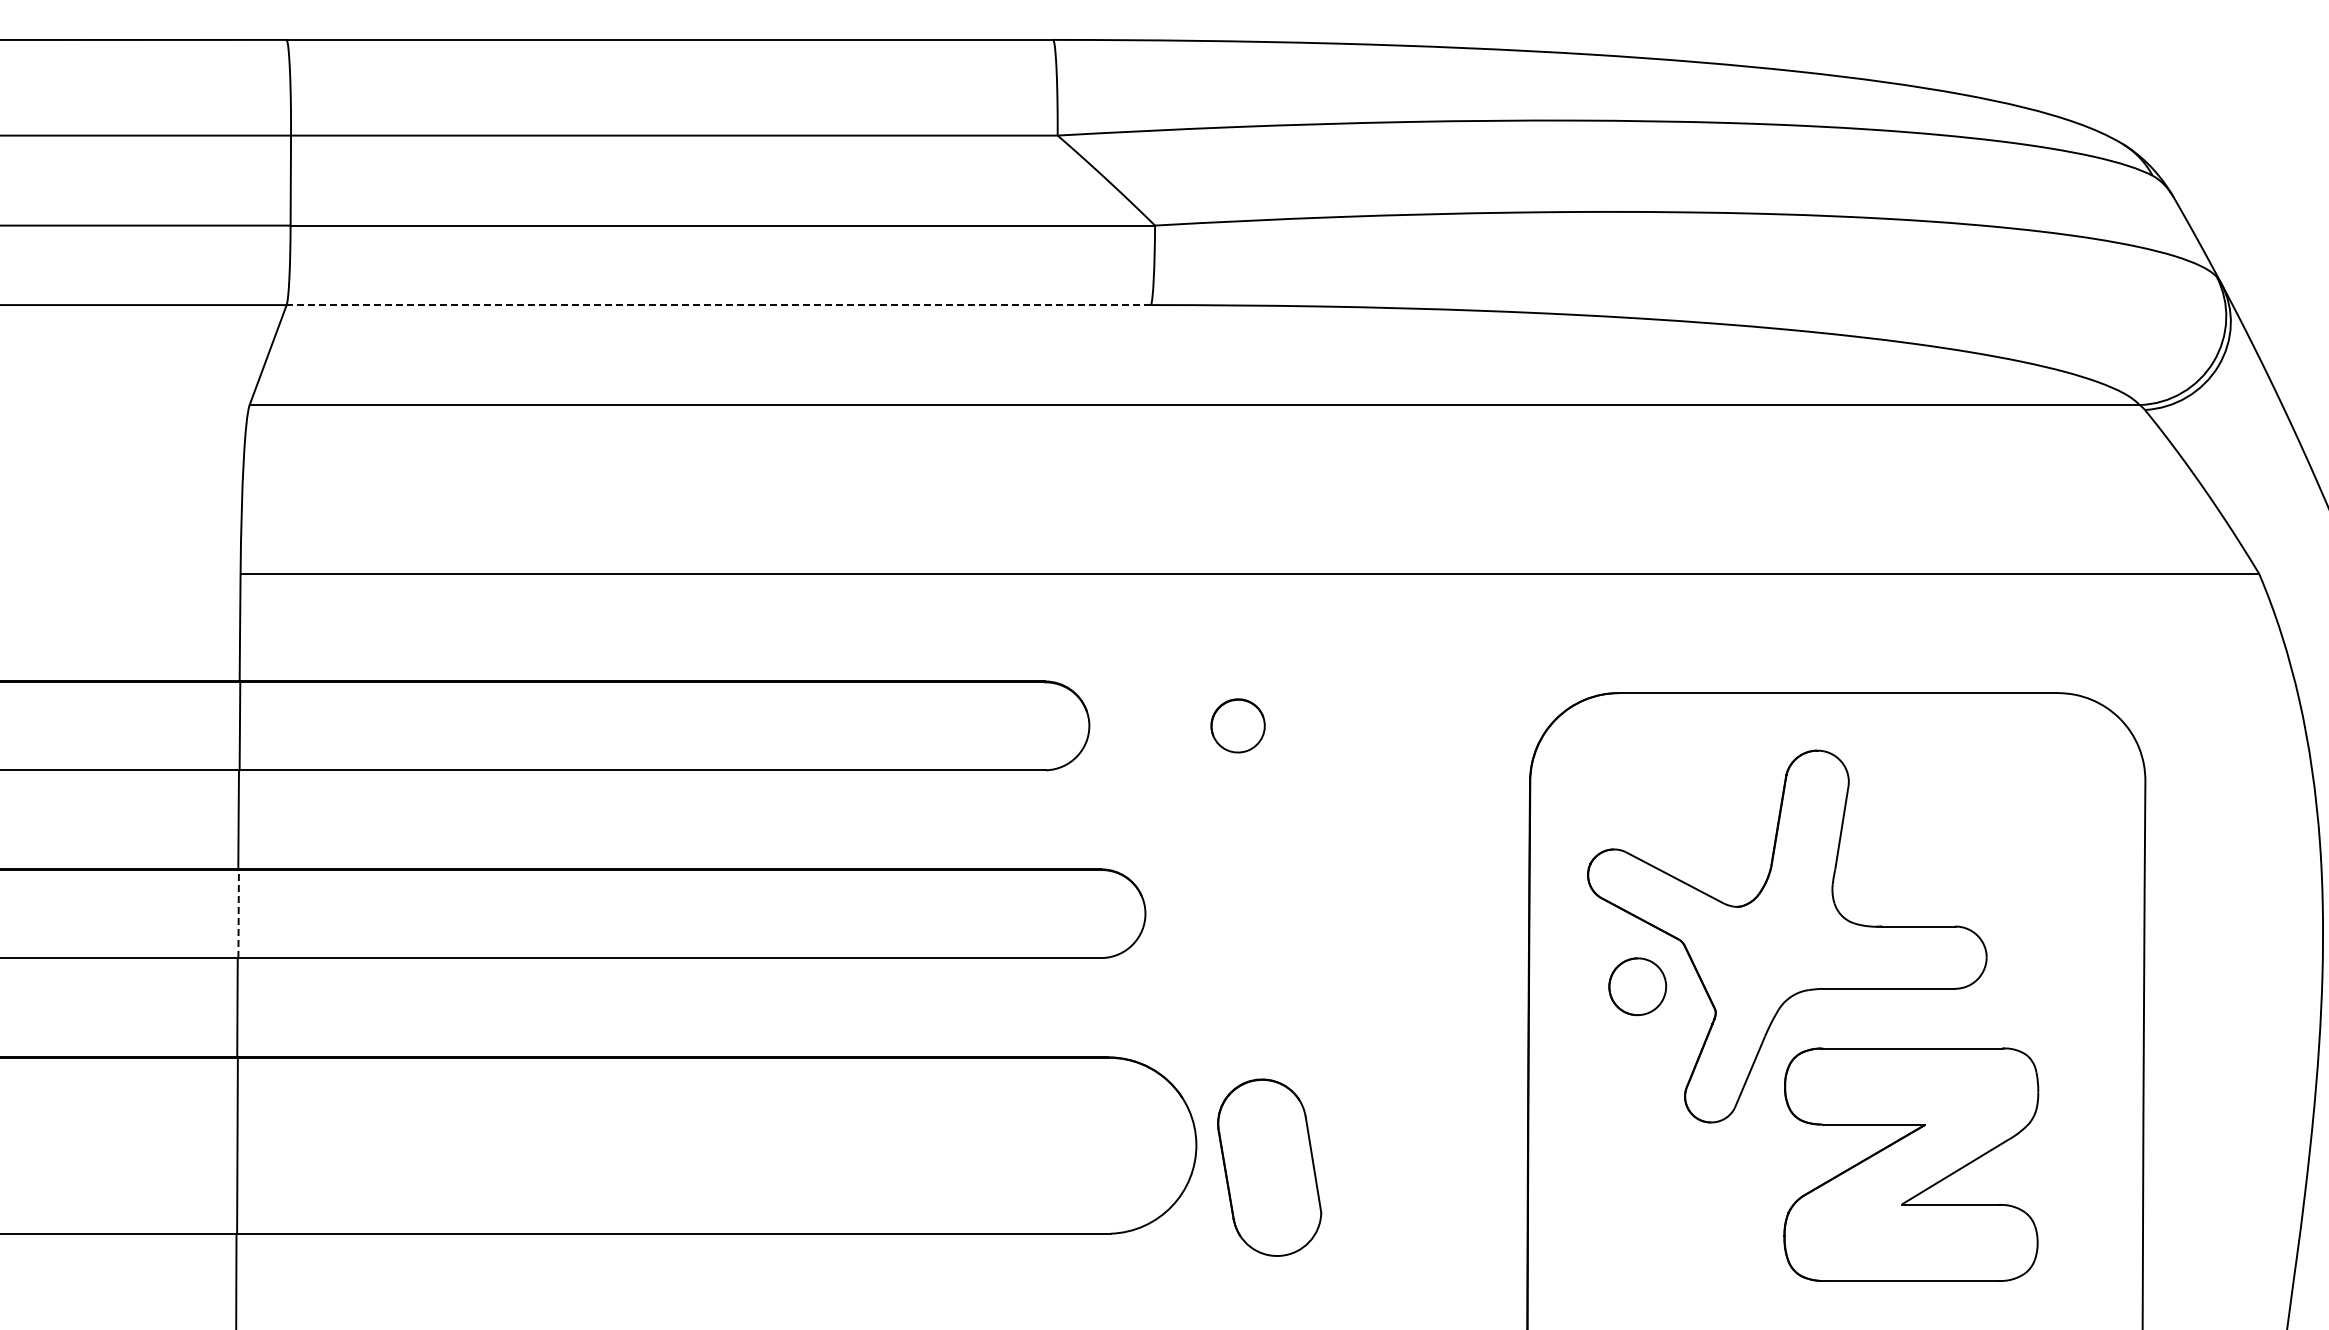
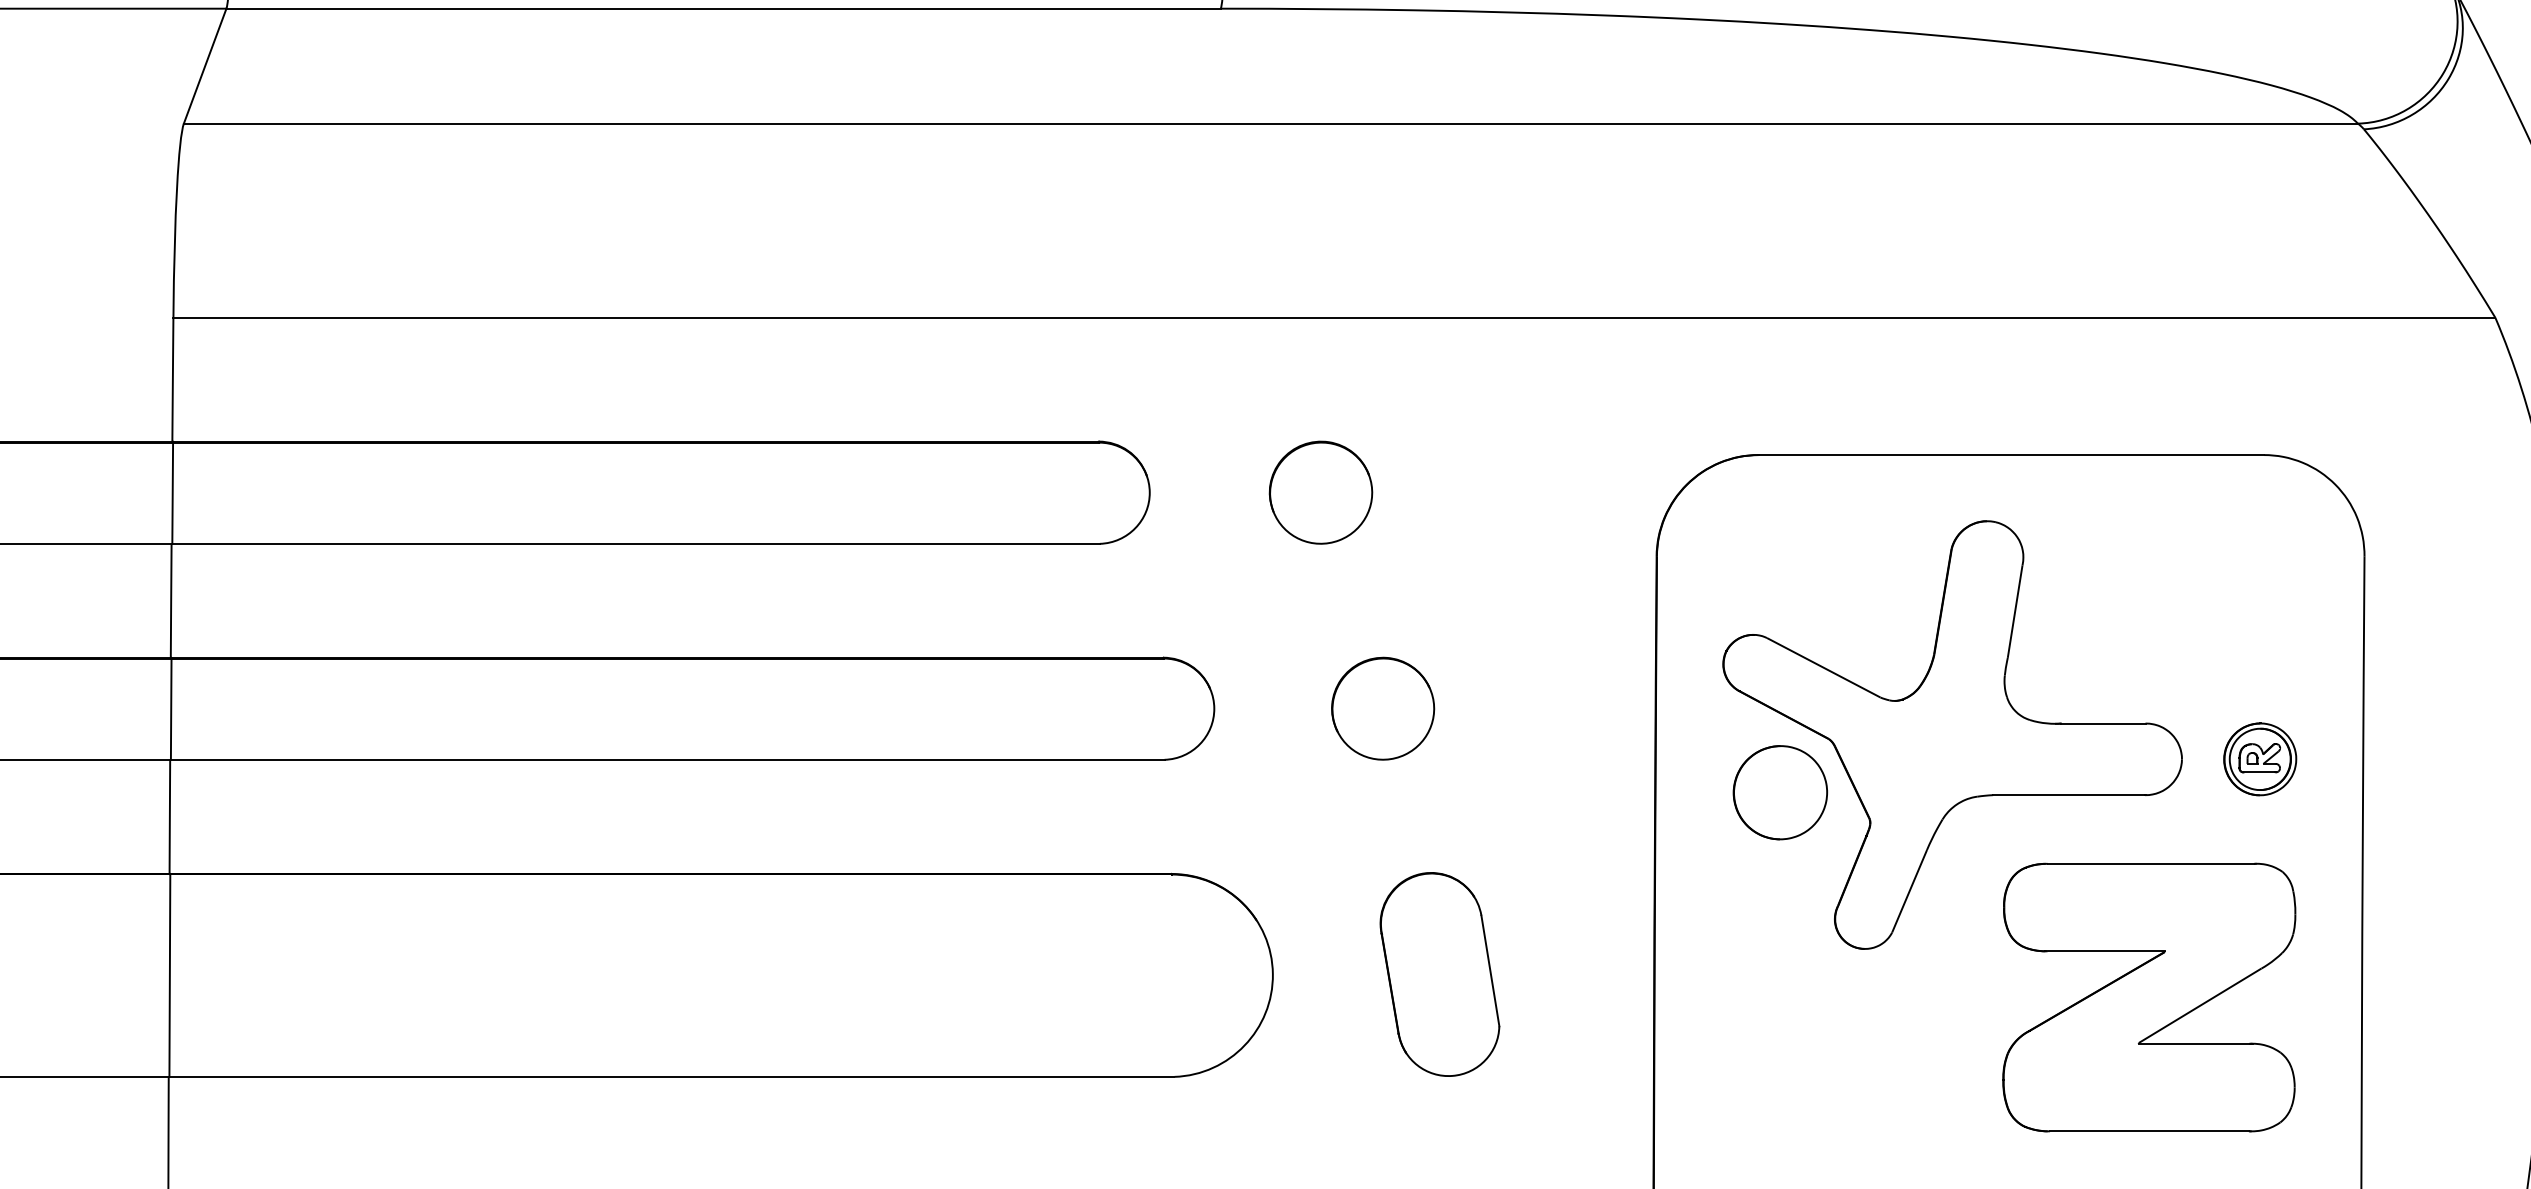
line: (718, 305) -> (723, 9), dashed -> solid
part: (1237, 725) -> (1320, 492), size x1.67
part: (1291, 913) -> (1382, 708), added
line: (238, 914) -> (171, 709), dashed -> solid
part: (2054, 957) -> (2259, 759), added
part: (1637, 986) -> (1780, 792), size x1.43
part: (1911, 1164) -> (2149, 997), moved
part: (1269, 1167) -> (1439, 974), moved

